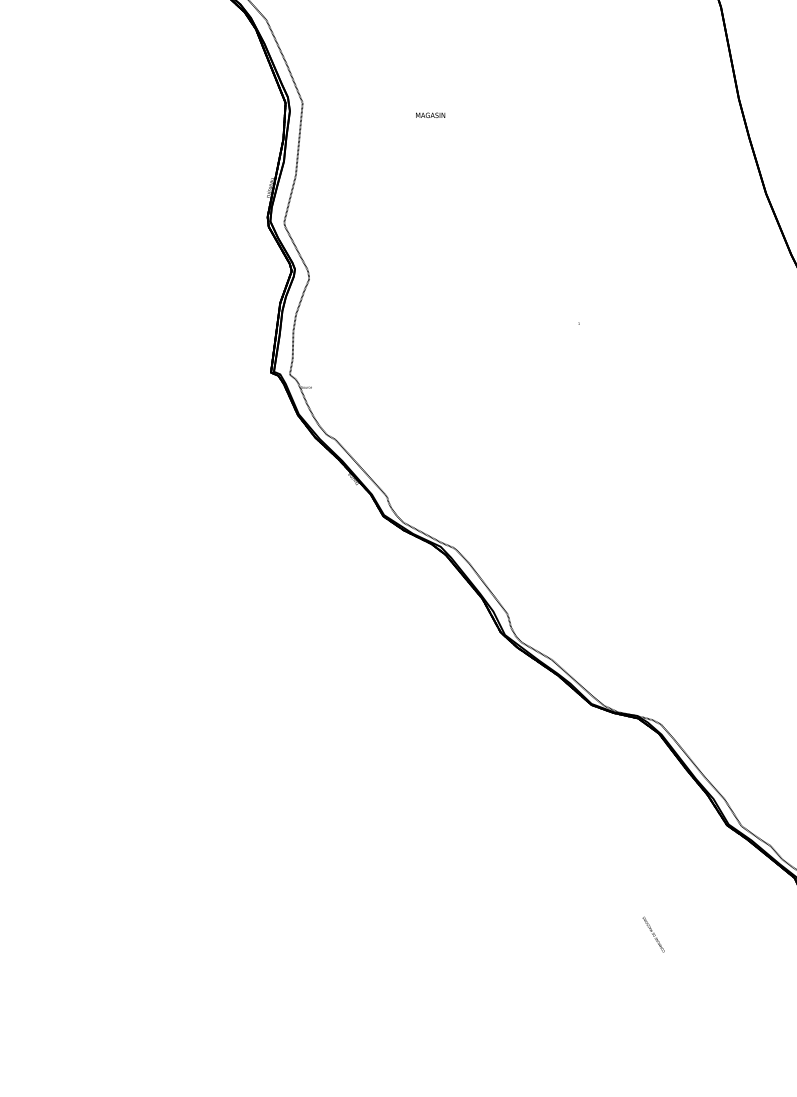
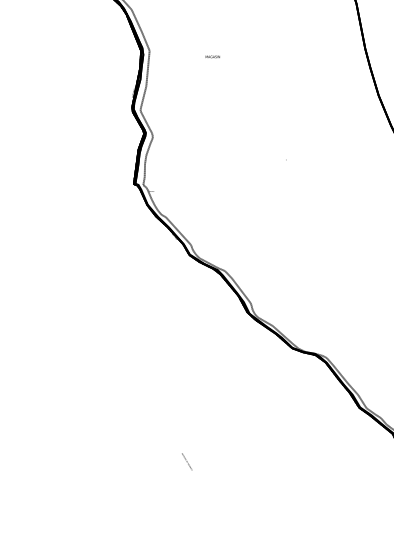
text: (654, 933) -> (187, 461), moved

